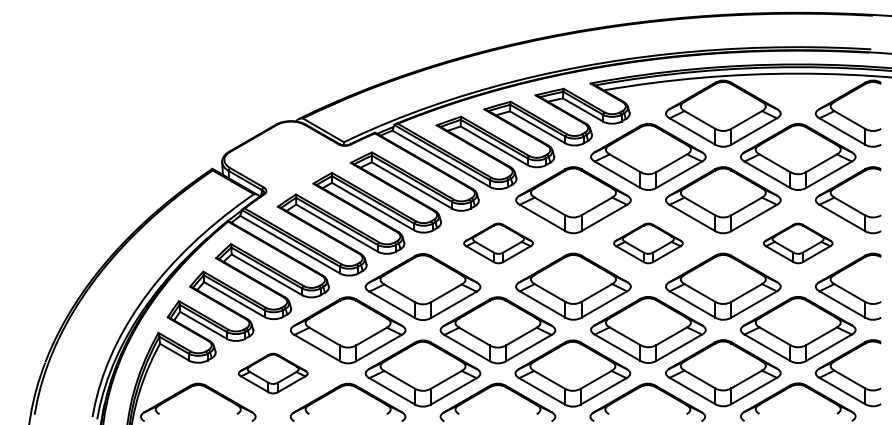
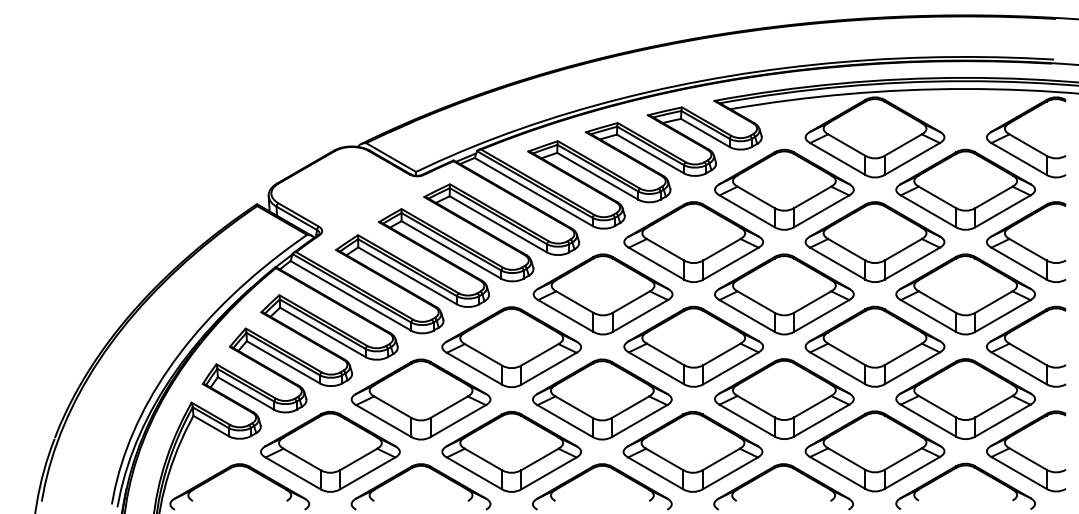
part: (498, 243) -> (602, 294), size x1.67
part: (648, 243) -> (784, 294), size x1.67
part: (798, 243) -> (965, 294), size x1.67
part: (273, 373) -> (330, 451), size x1.67

